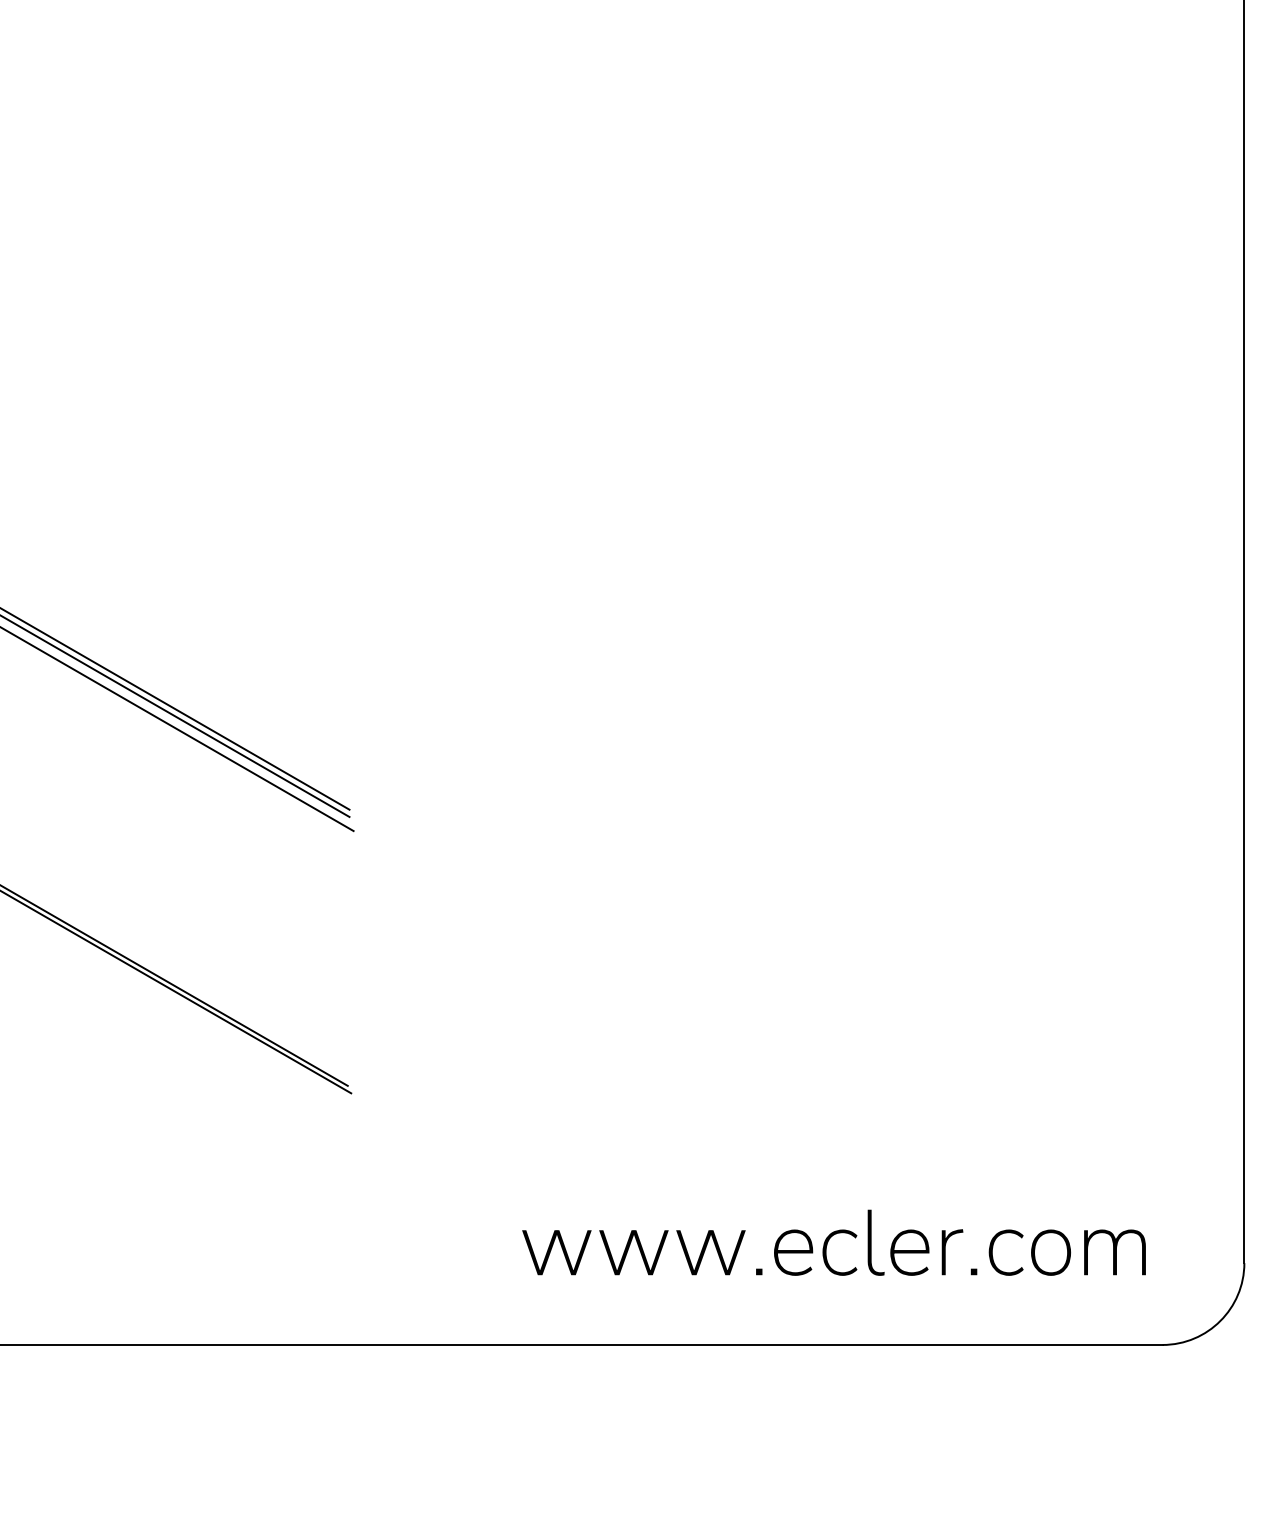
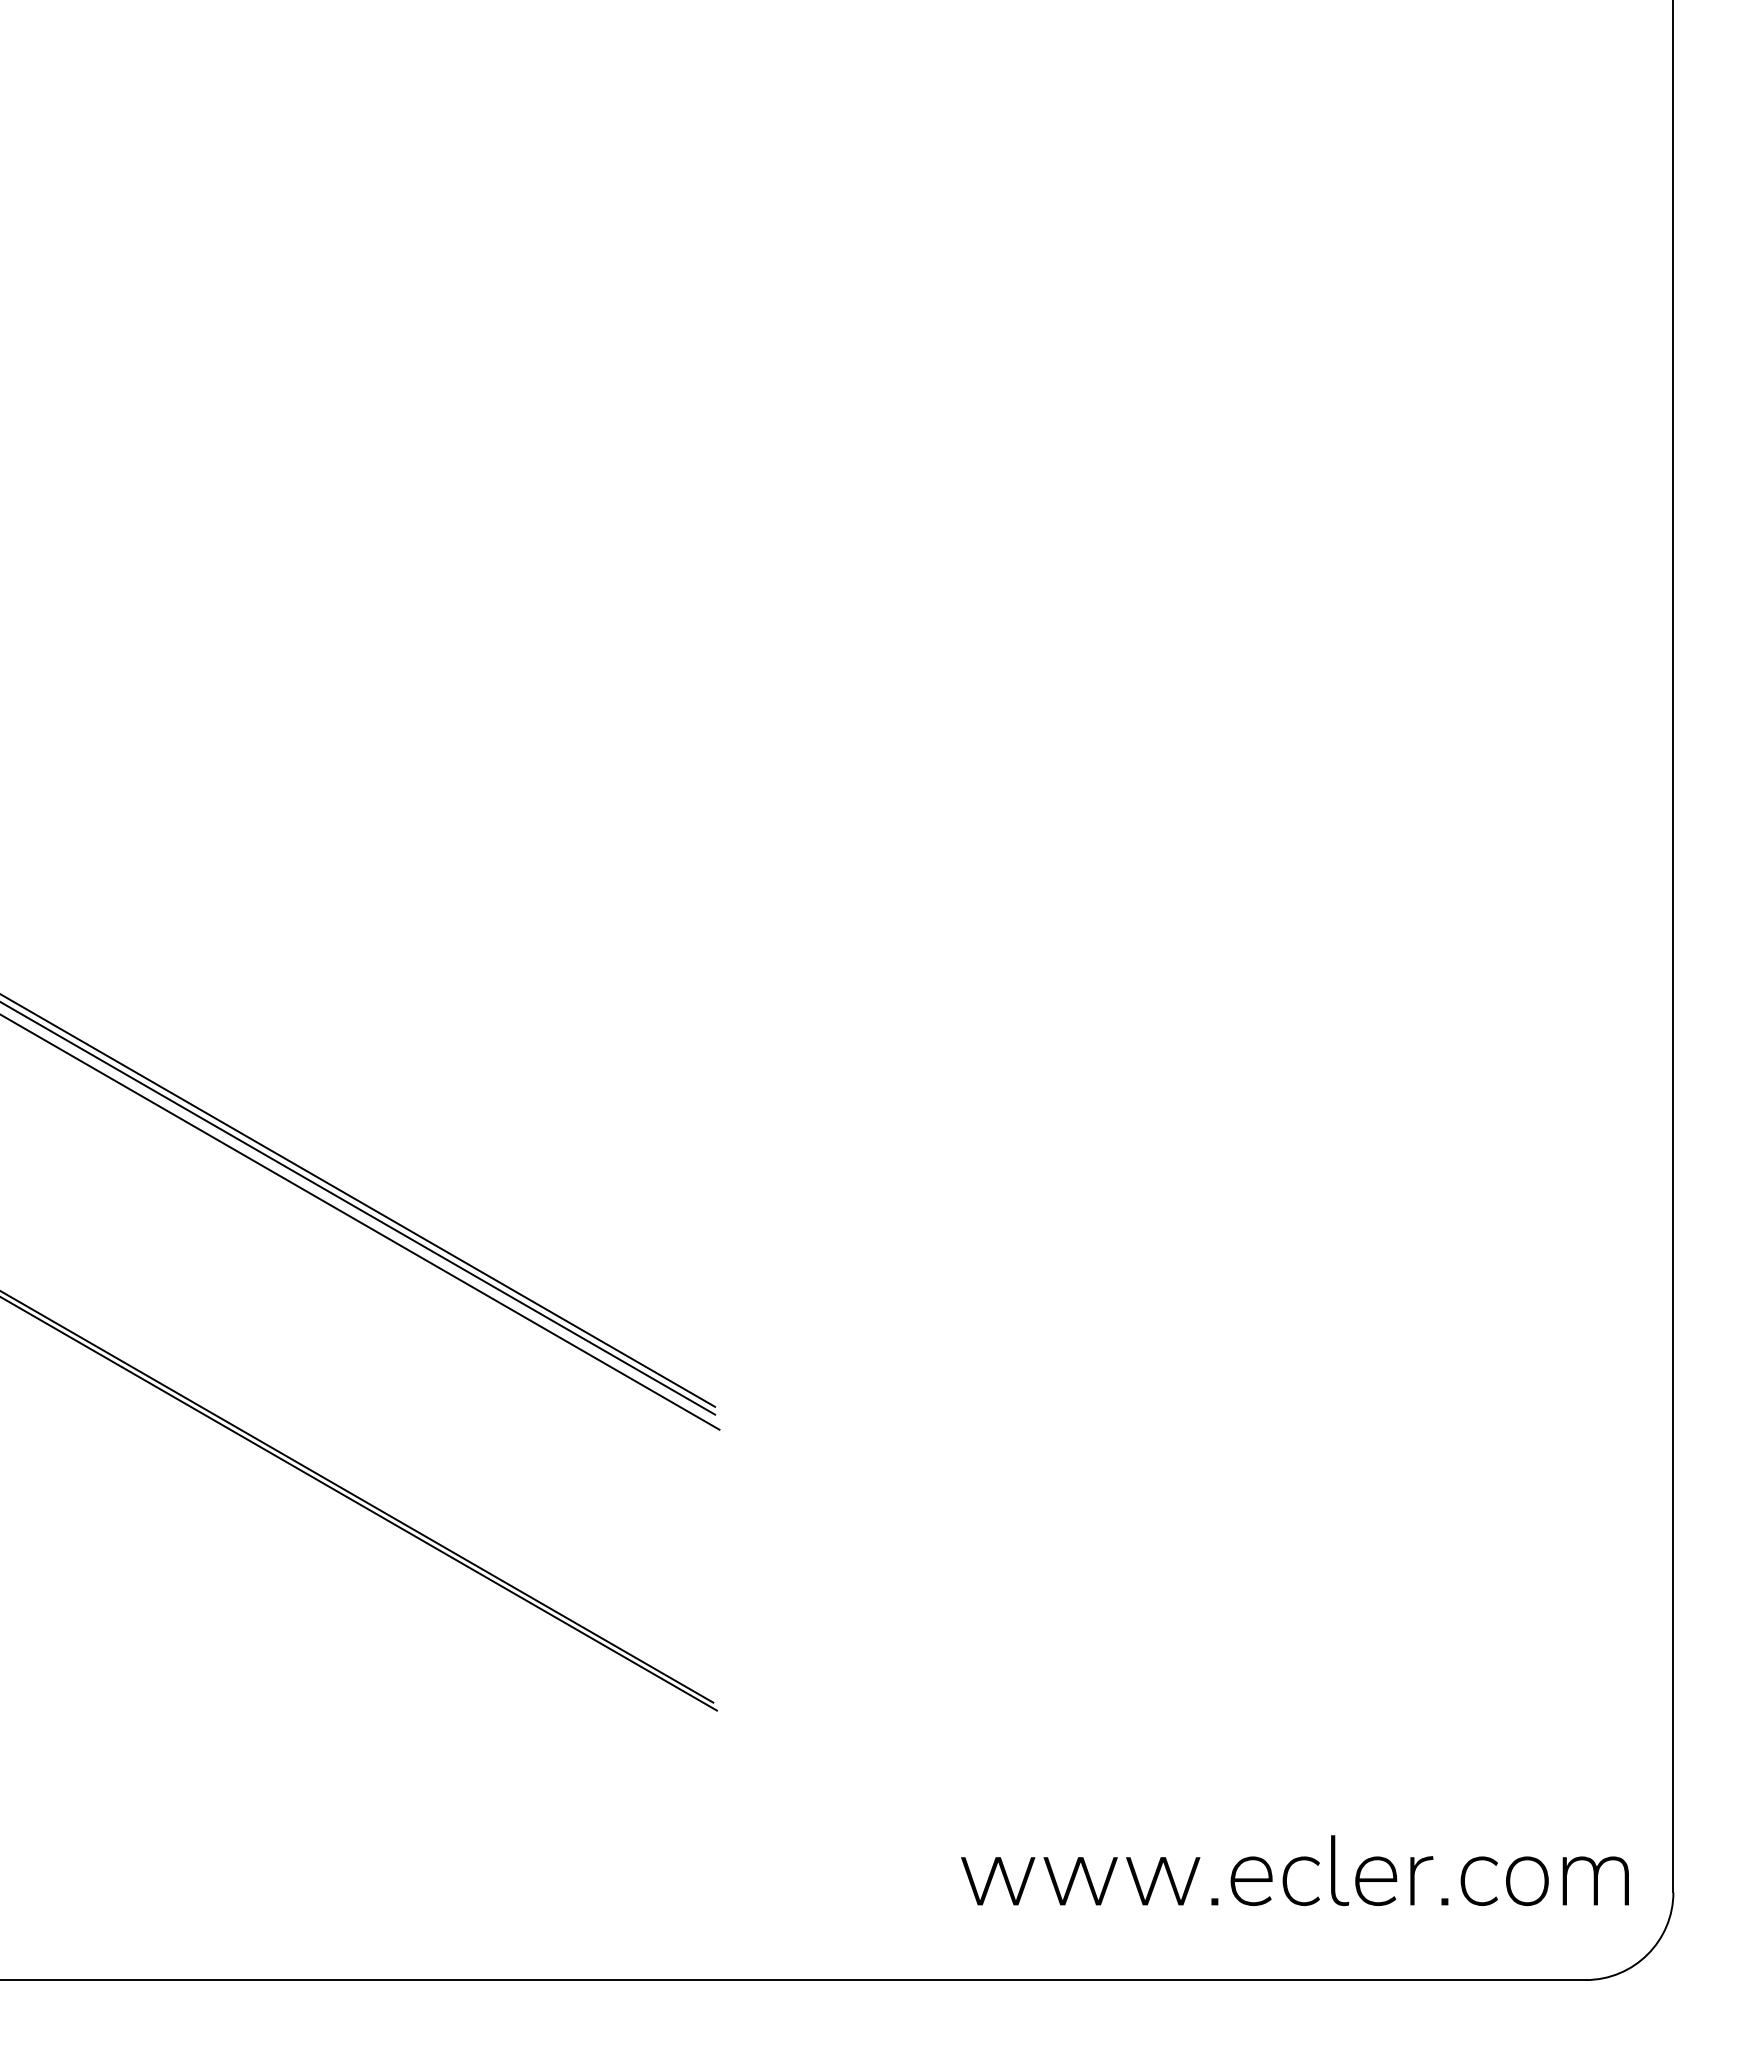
text: (833, 1242) -> (1294, 1870), moved

